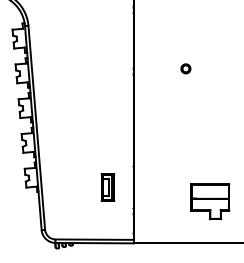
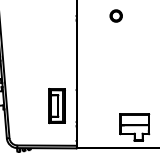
circle: (185, 68) -> (115, 15), size x1.67
part: (107, 187) -> (56, 106), size x1.67
part: (210, 201) -> (134, 127), moved

